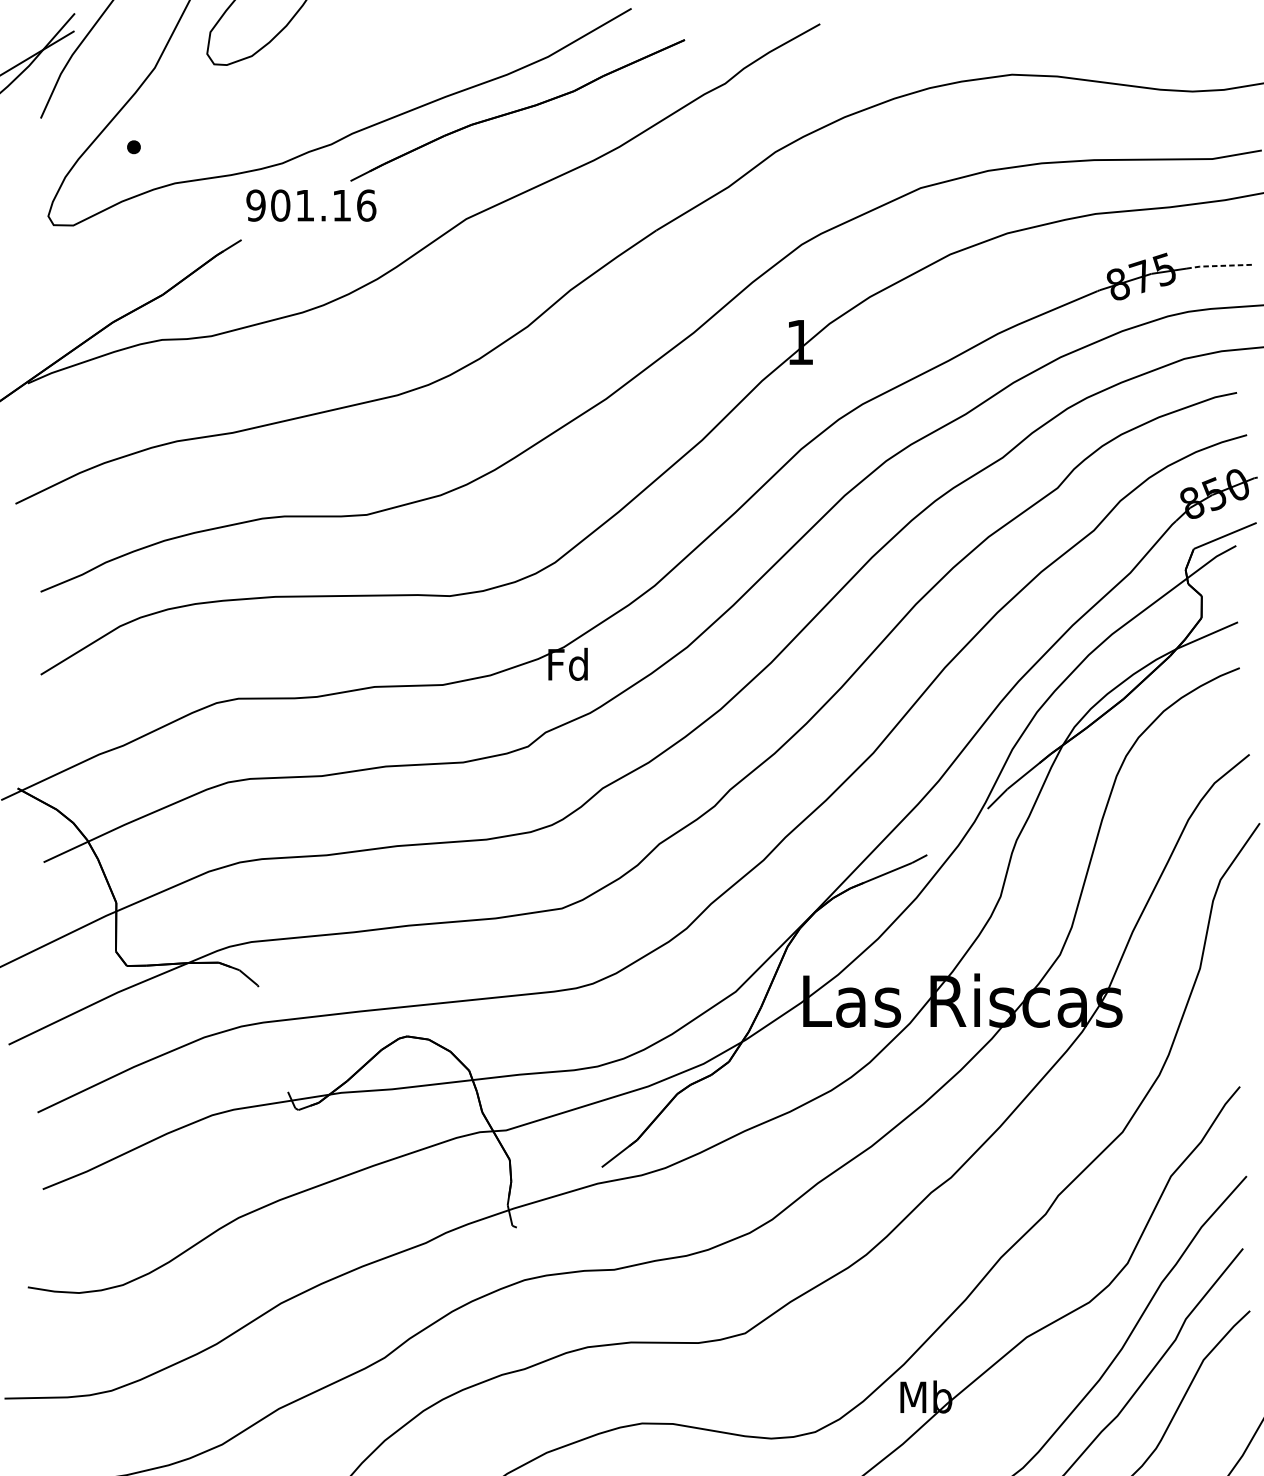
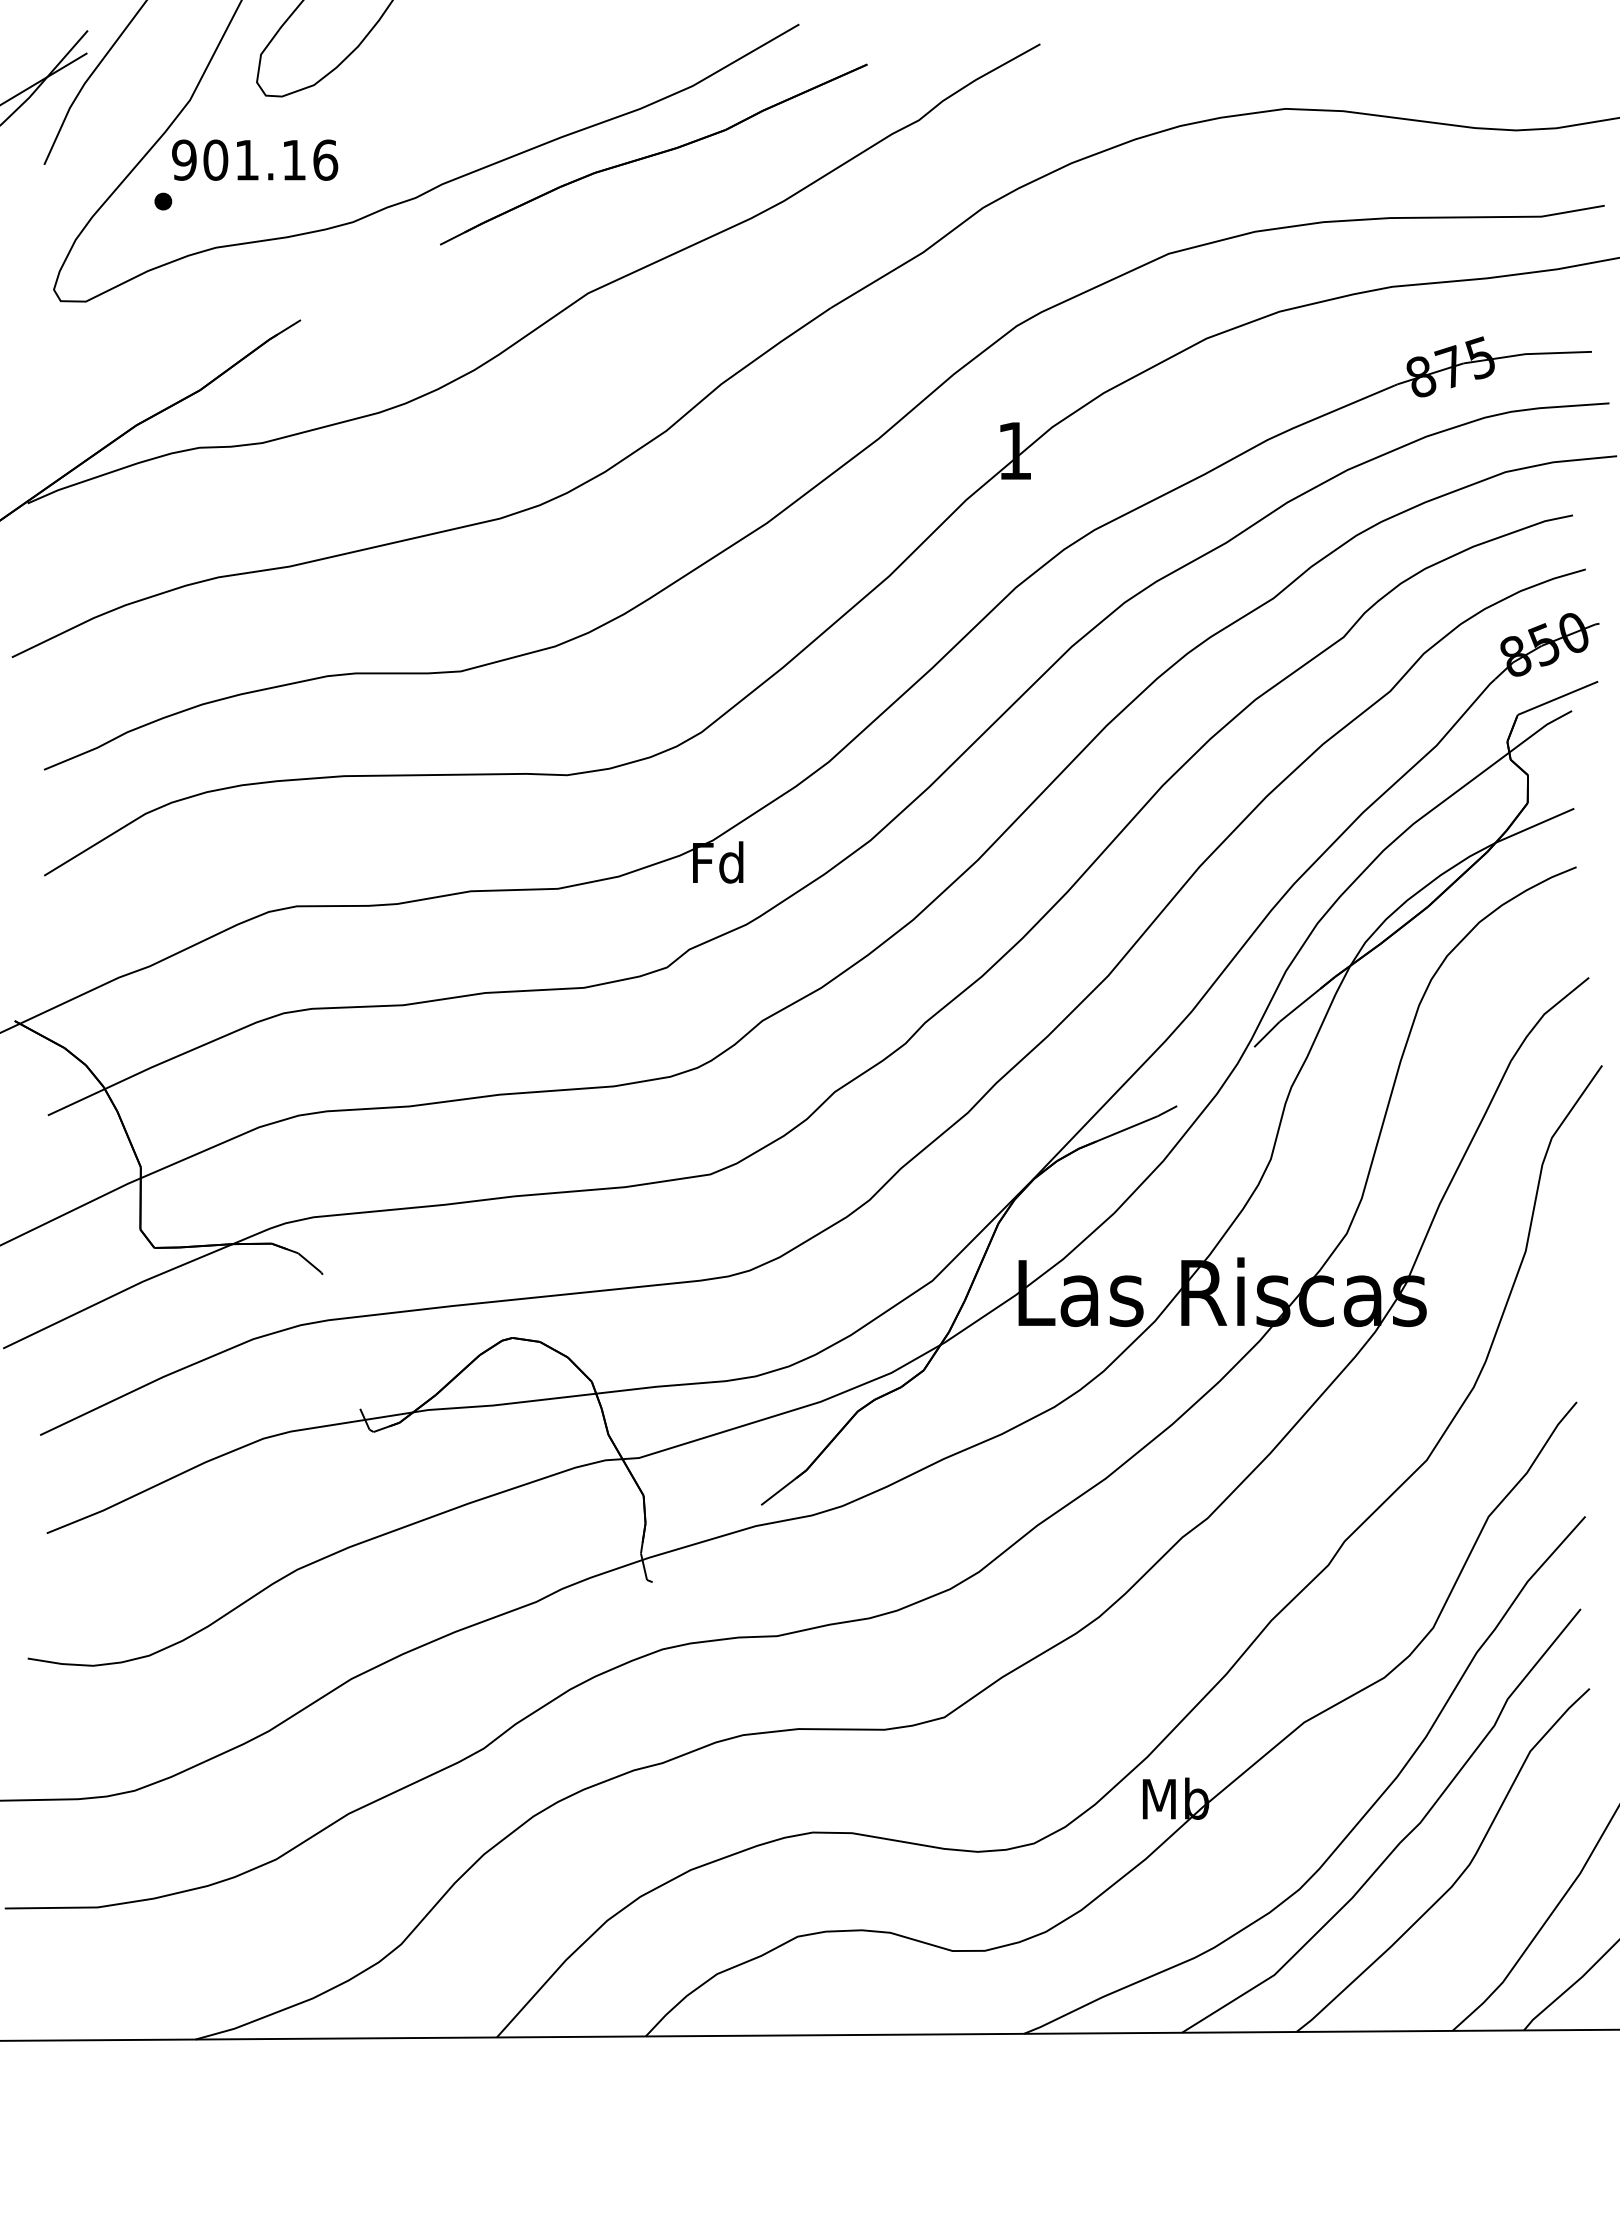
text: (311, 205) -> (255, 159), moved
line: (1218, 266) -> (1549, 353), dashed -> solid

